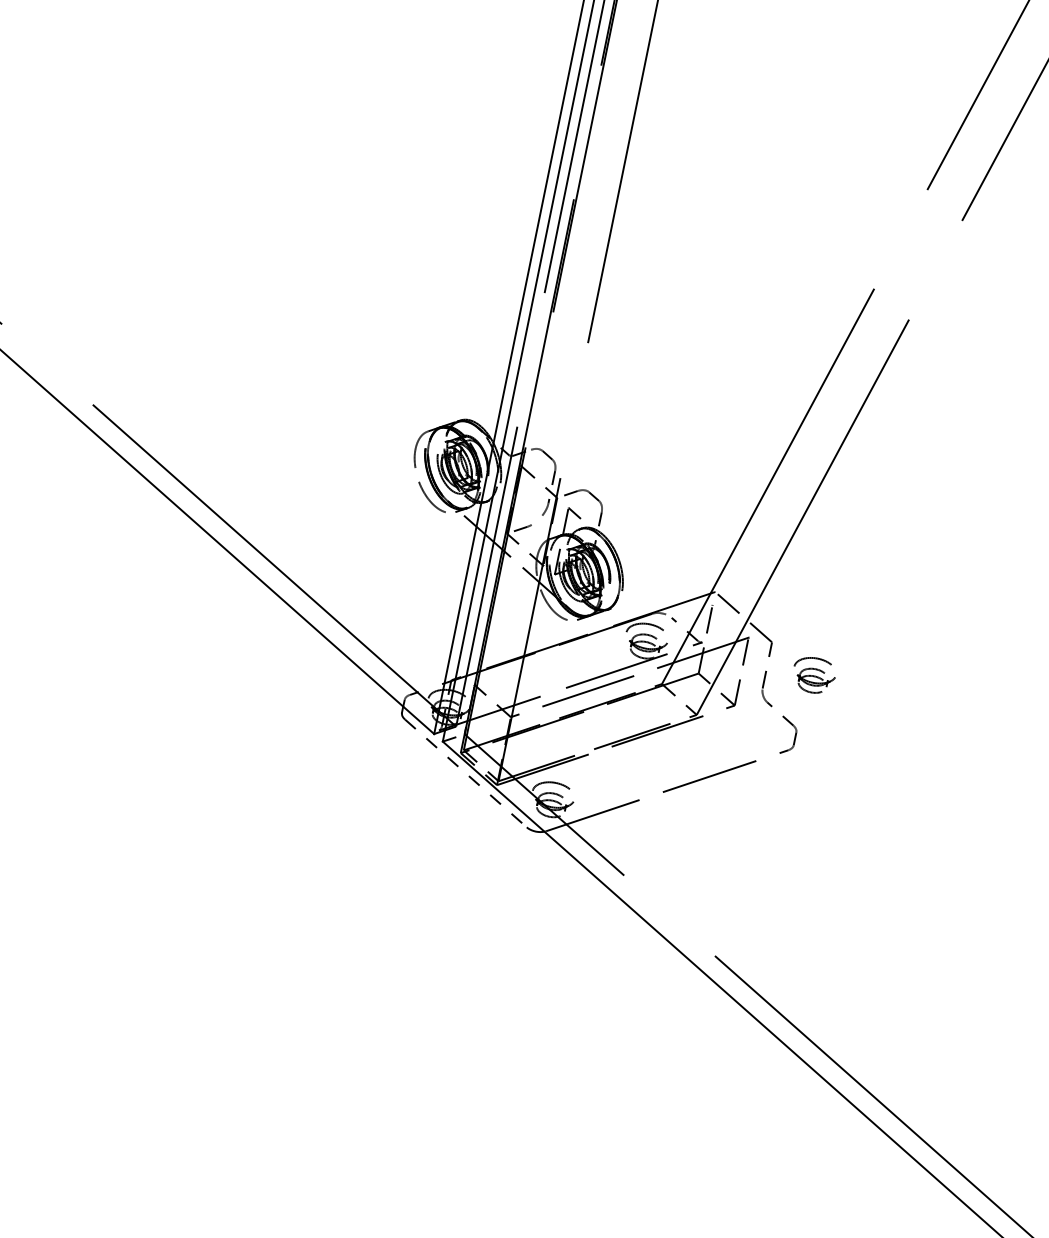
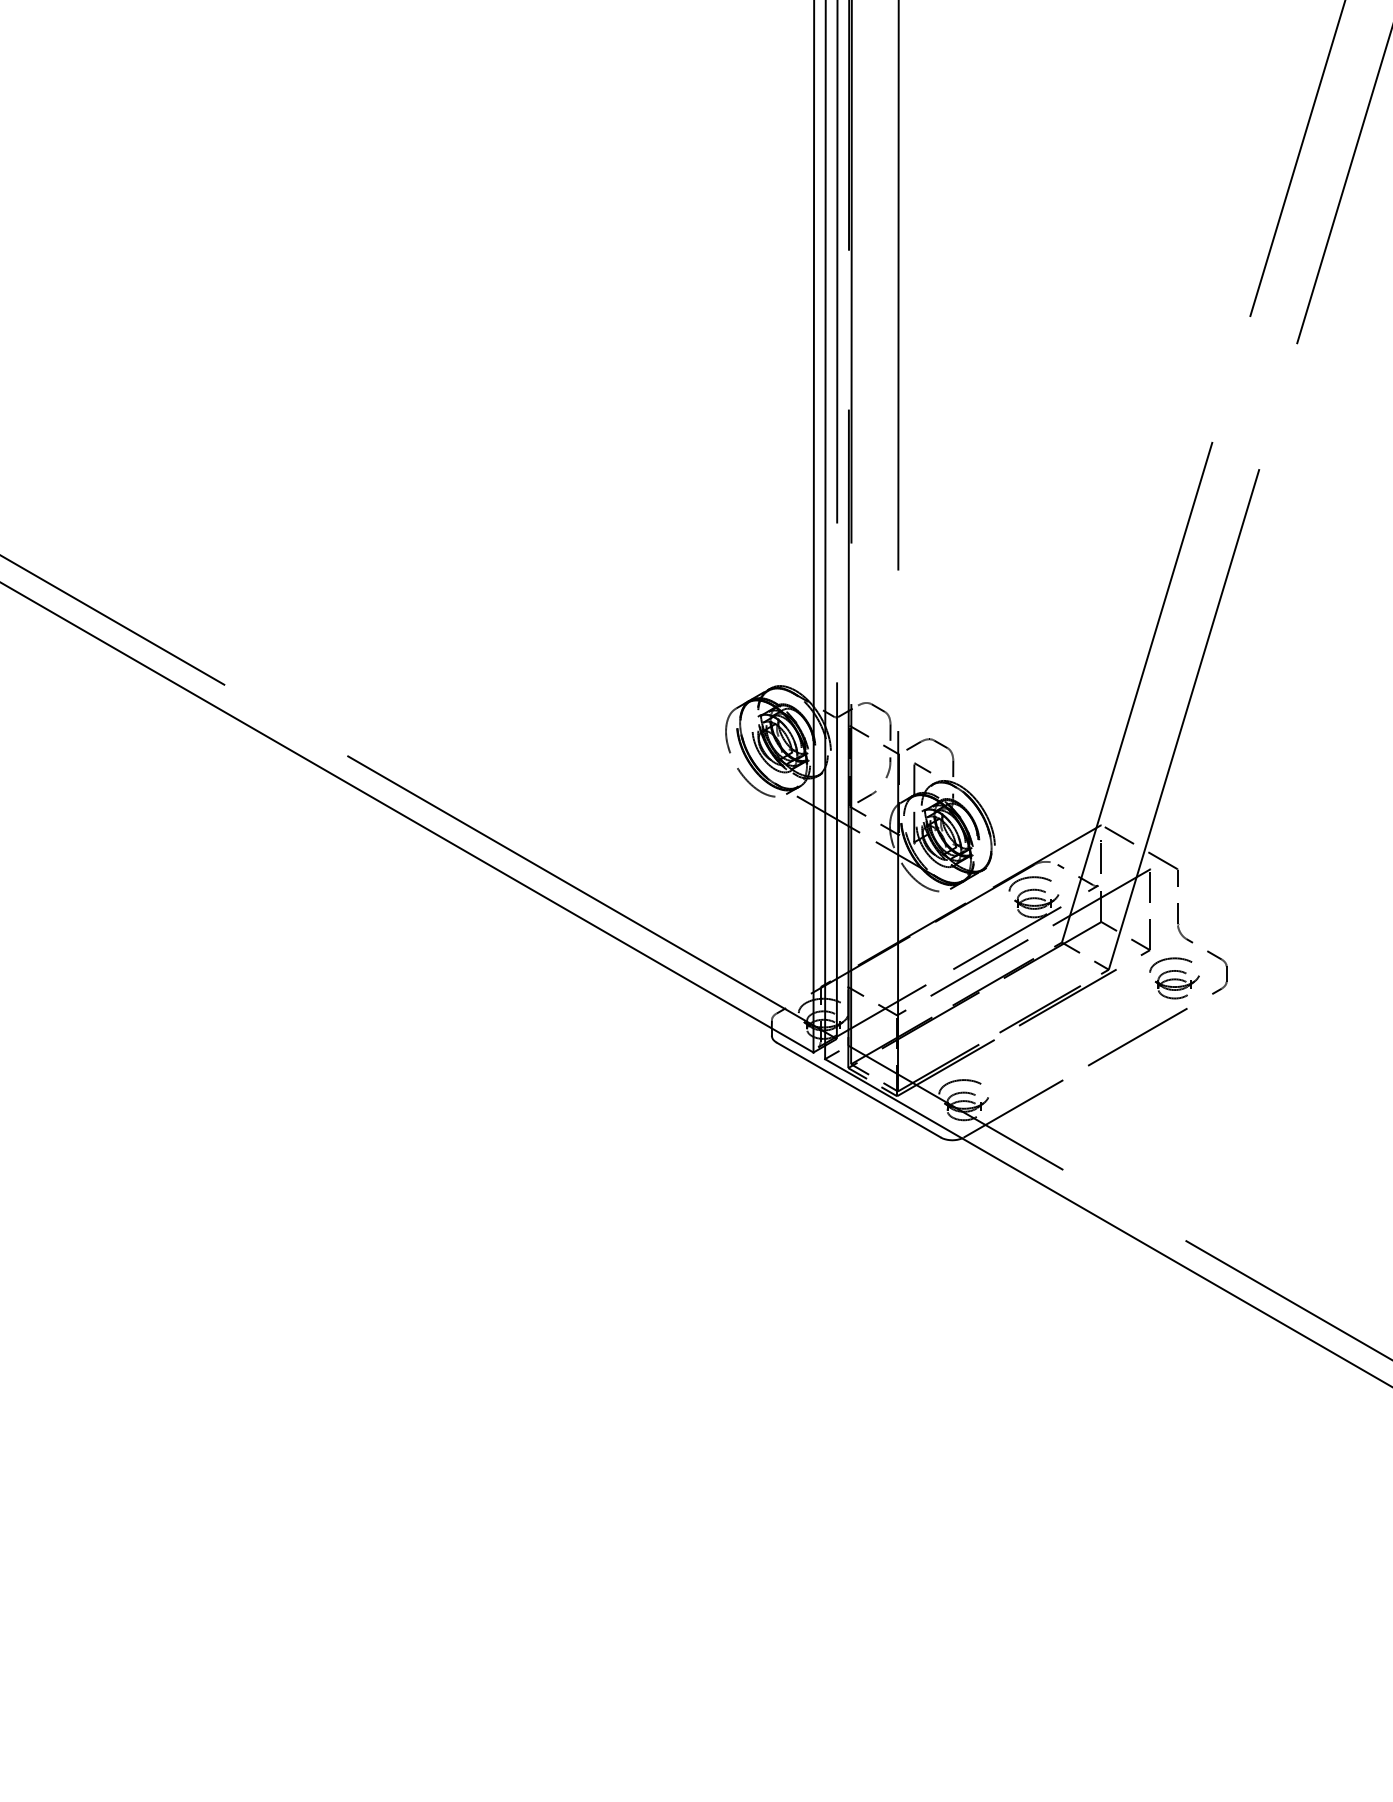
part: (814, 675) -> (1174, 978), moved
line: (465, 773) -> (858, 1090), dashed -> solid

